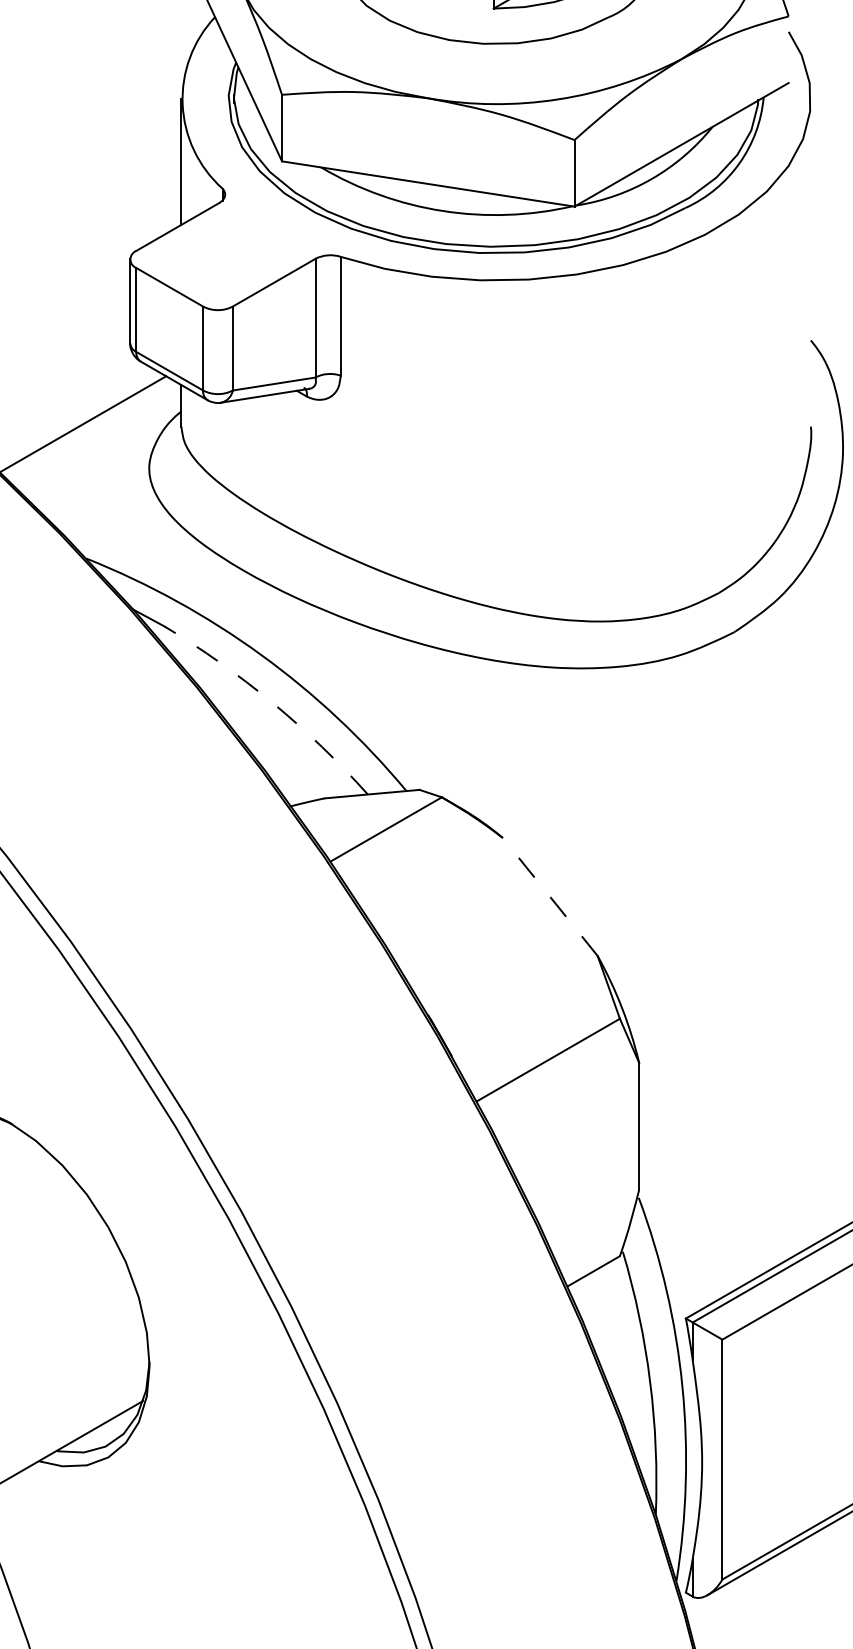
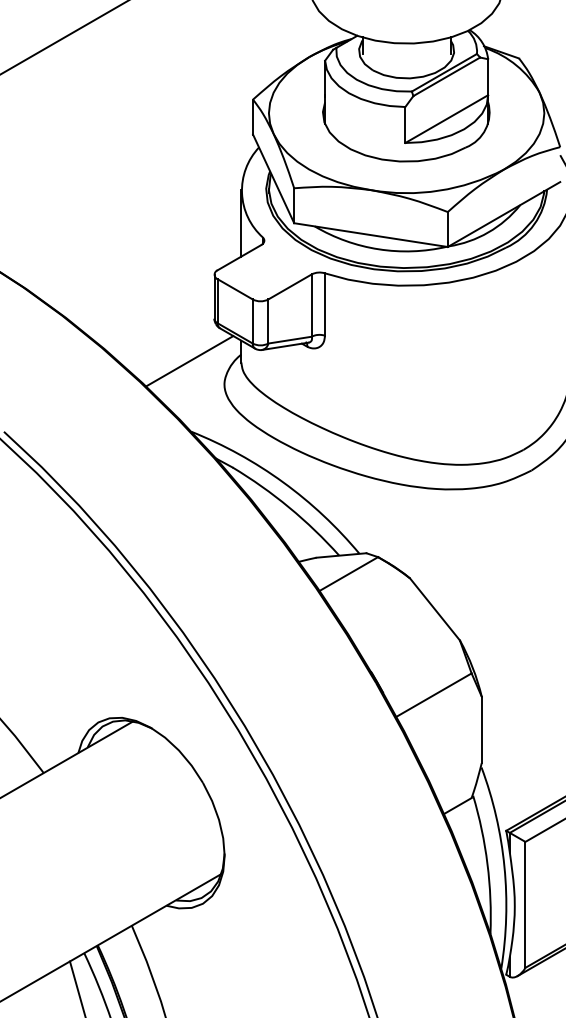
arc: (273, 702) -> (289, 507), dashed -> solid
line: (551, 897) -> (435, 609), dashed -> solid

